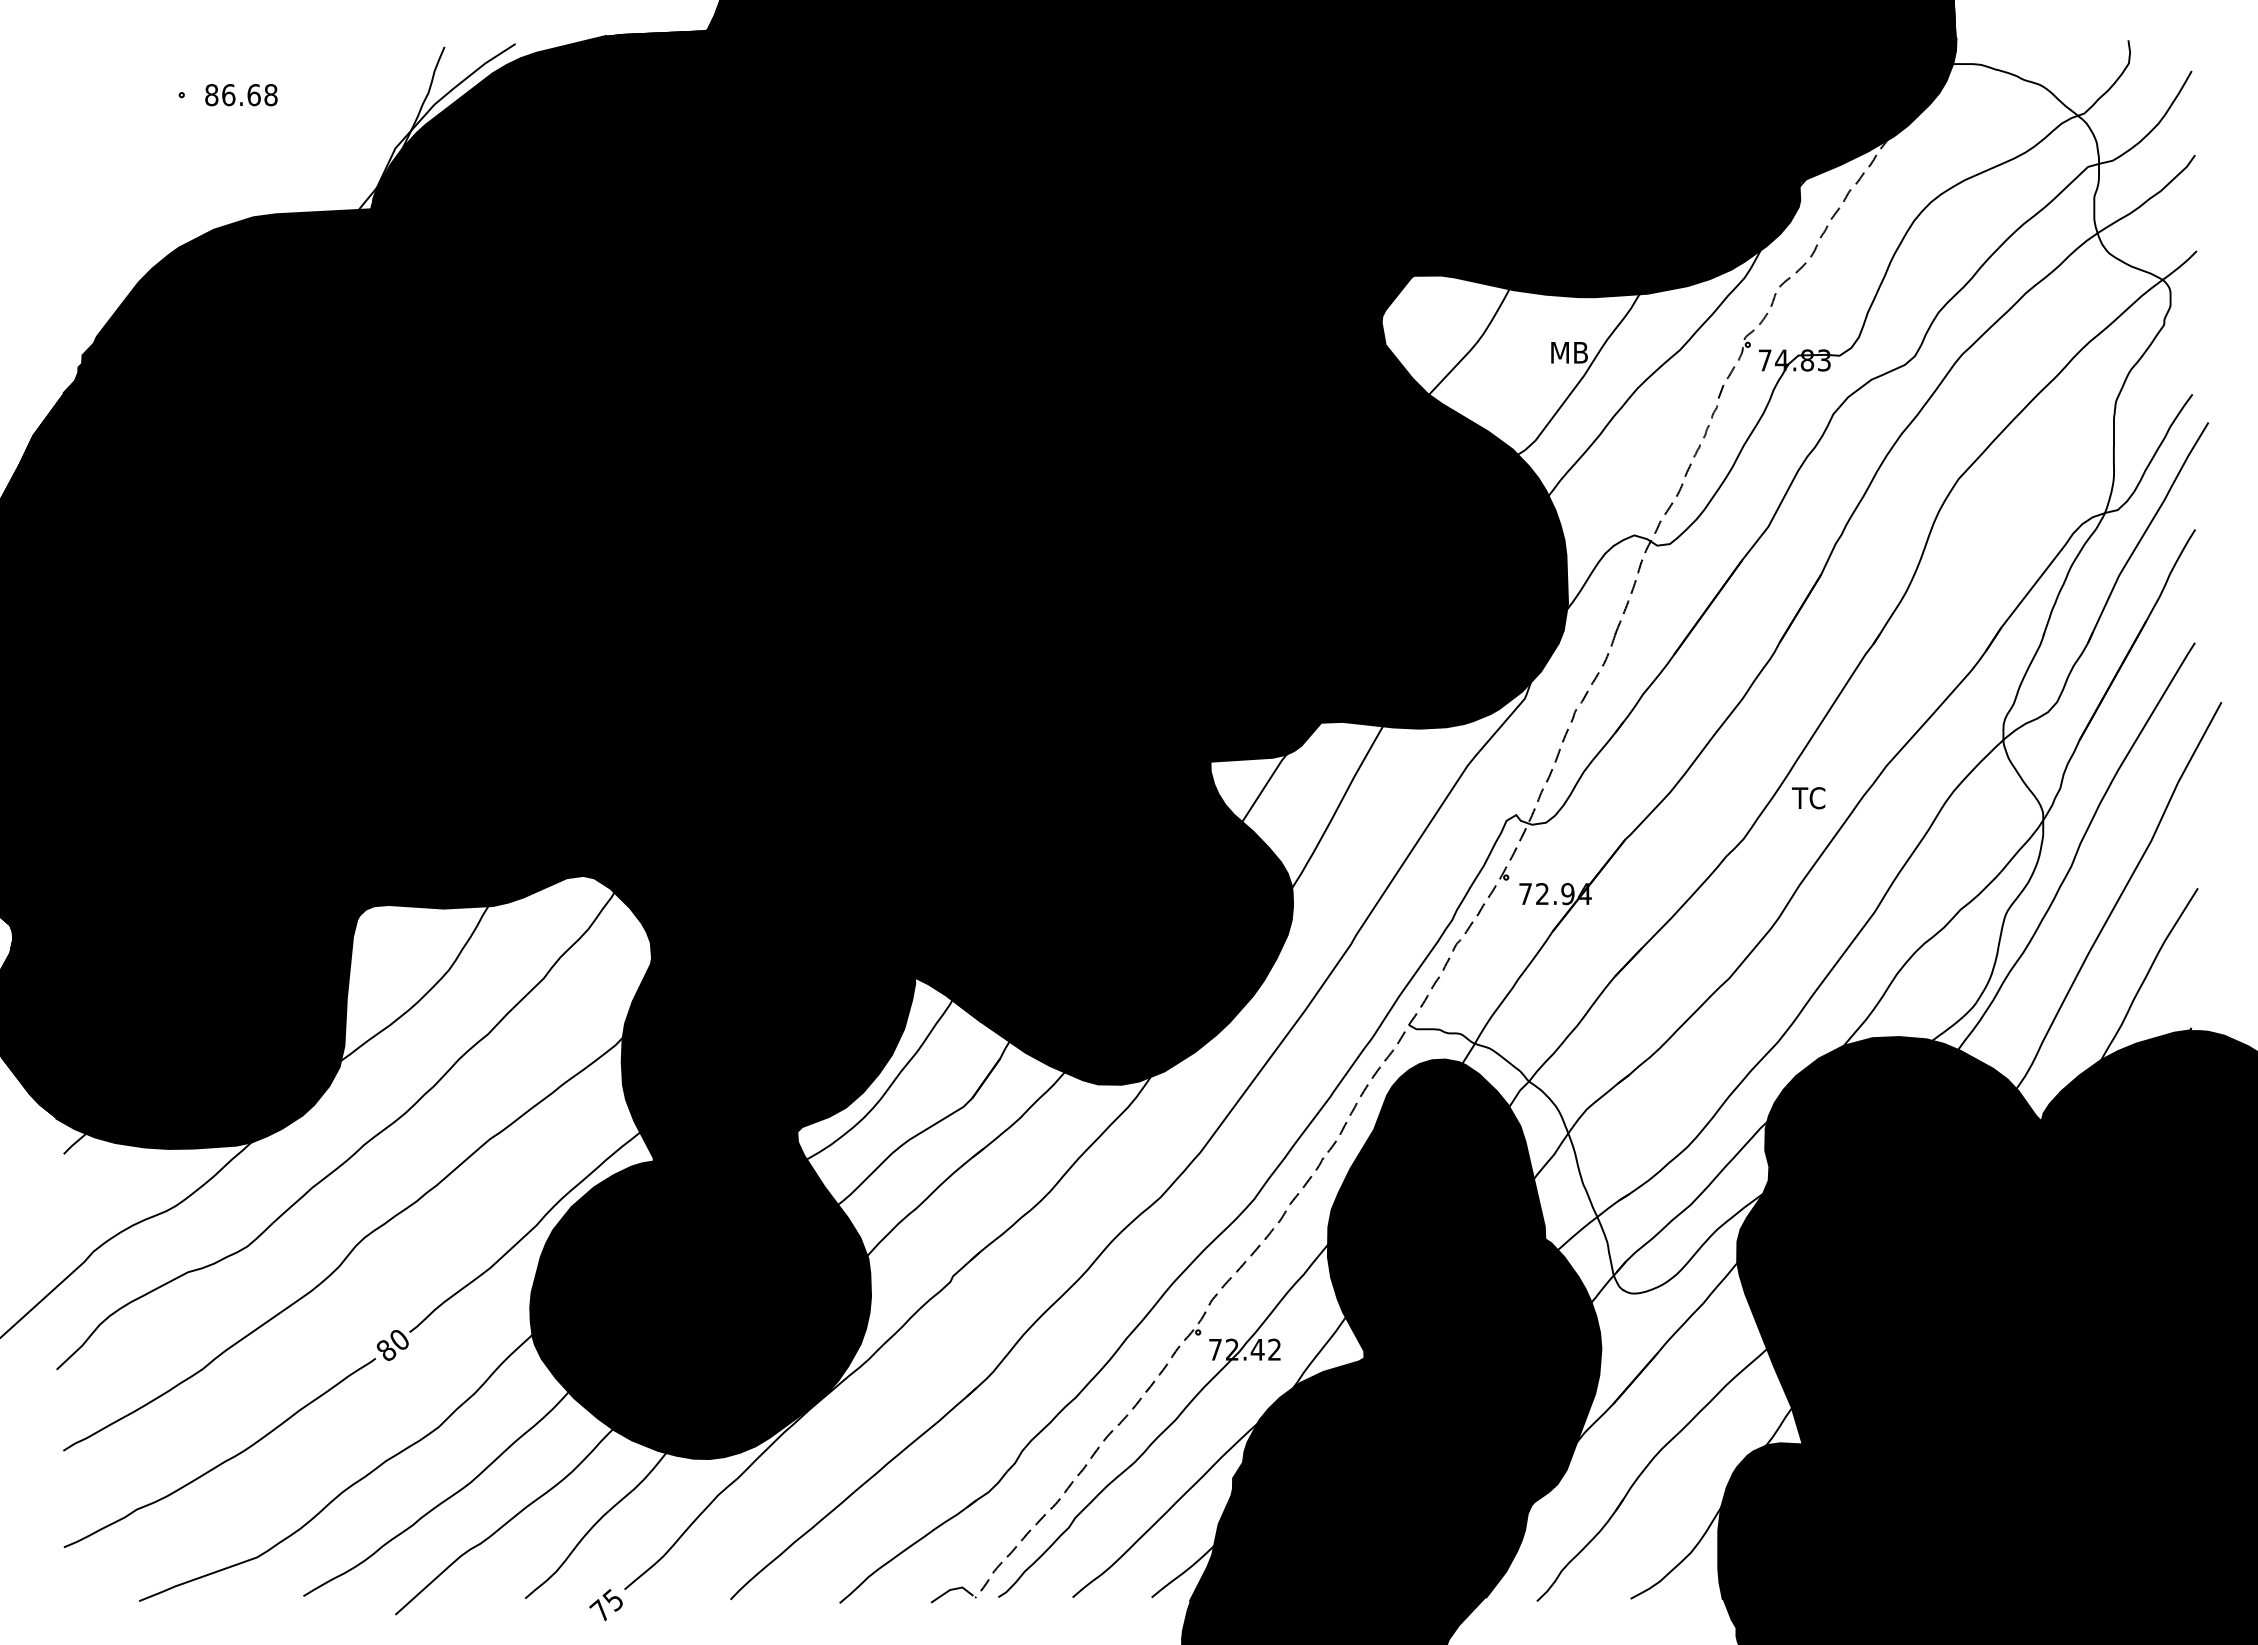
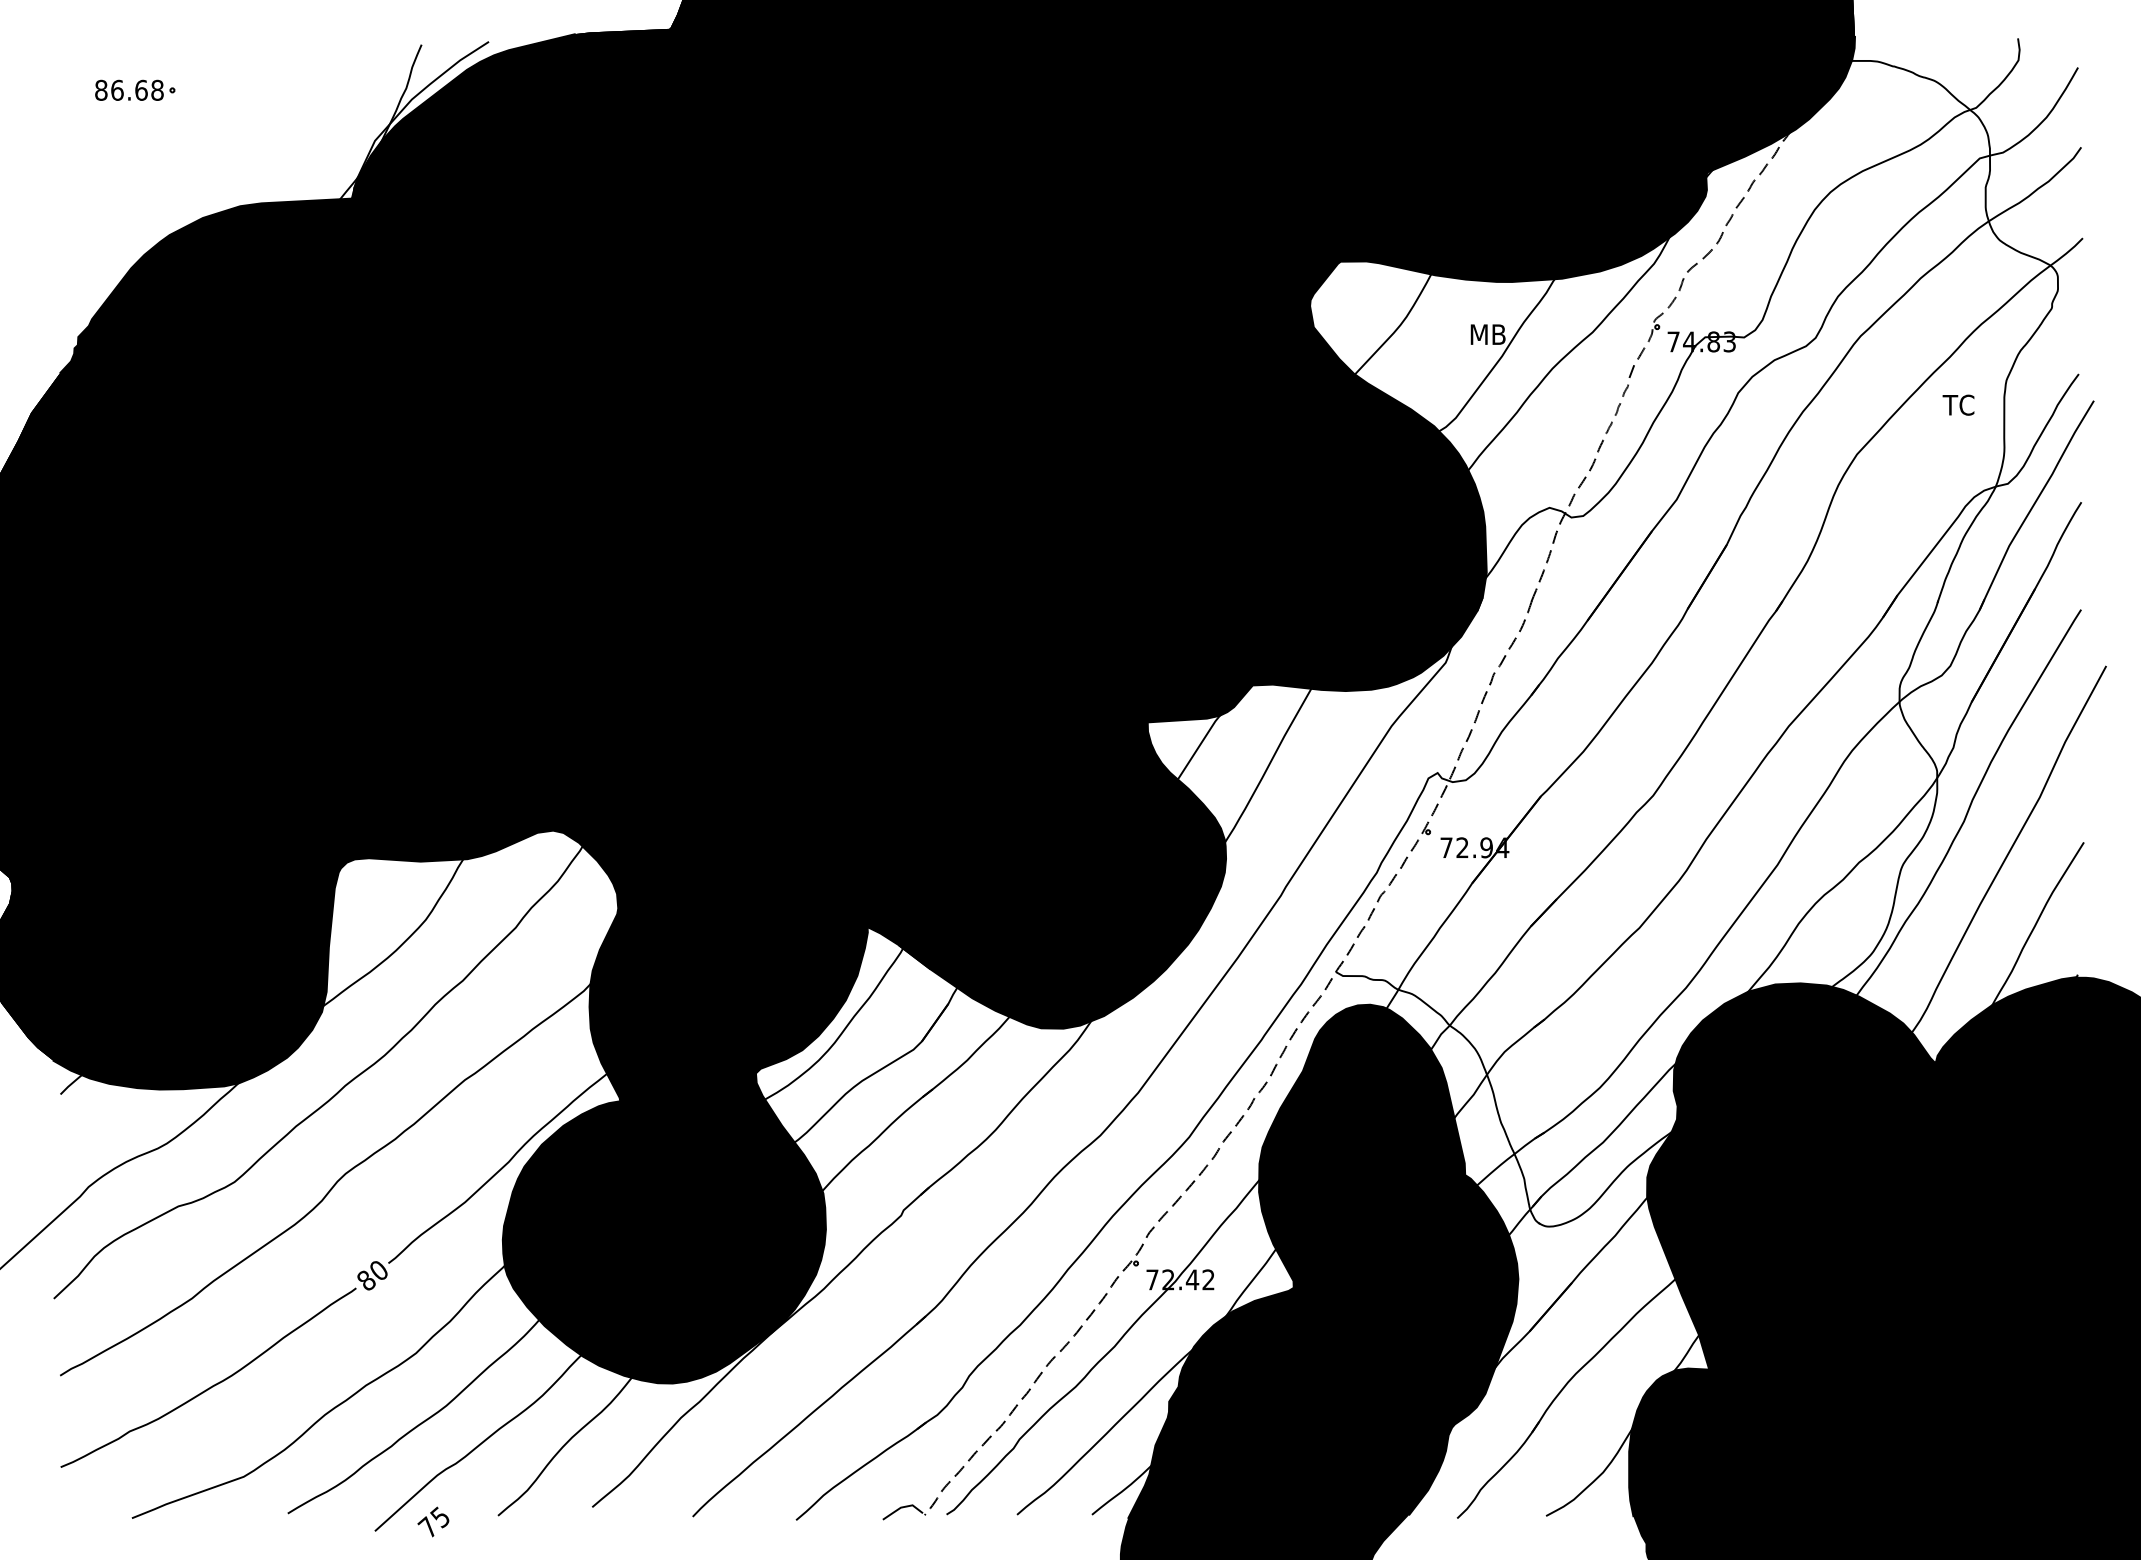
text: (241, 95) -> (129, 90), moved
text: (1808, 798) -> (1958, 405), moved
text: (605, 1605) -> (432, 1522), moved

